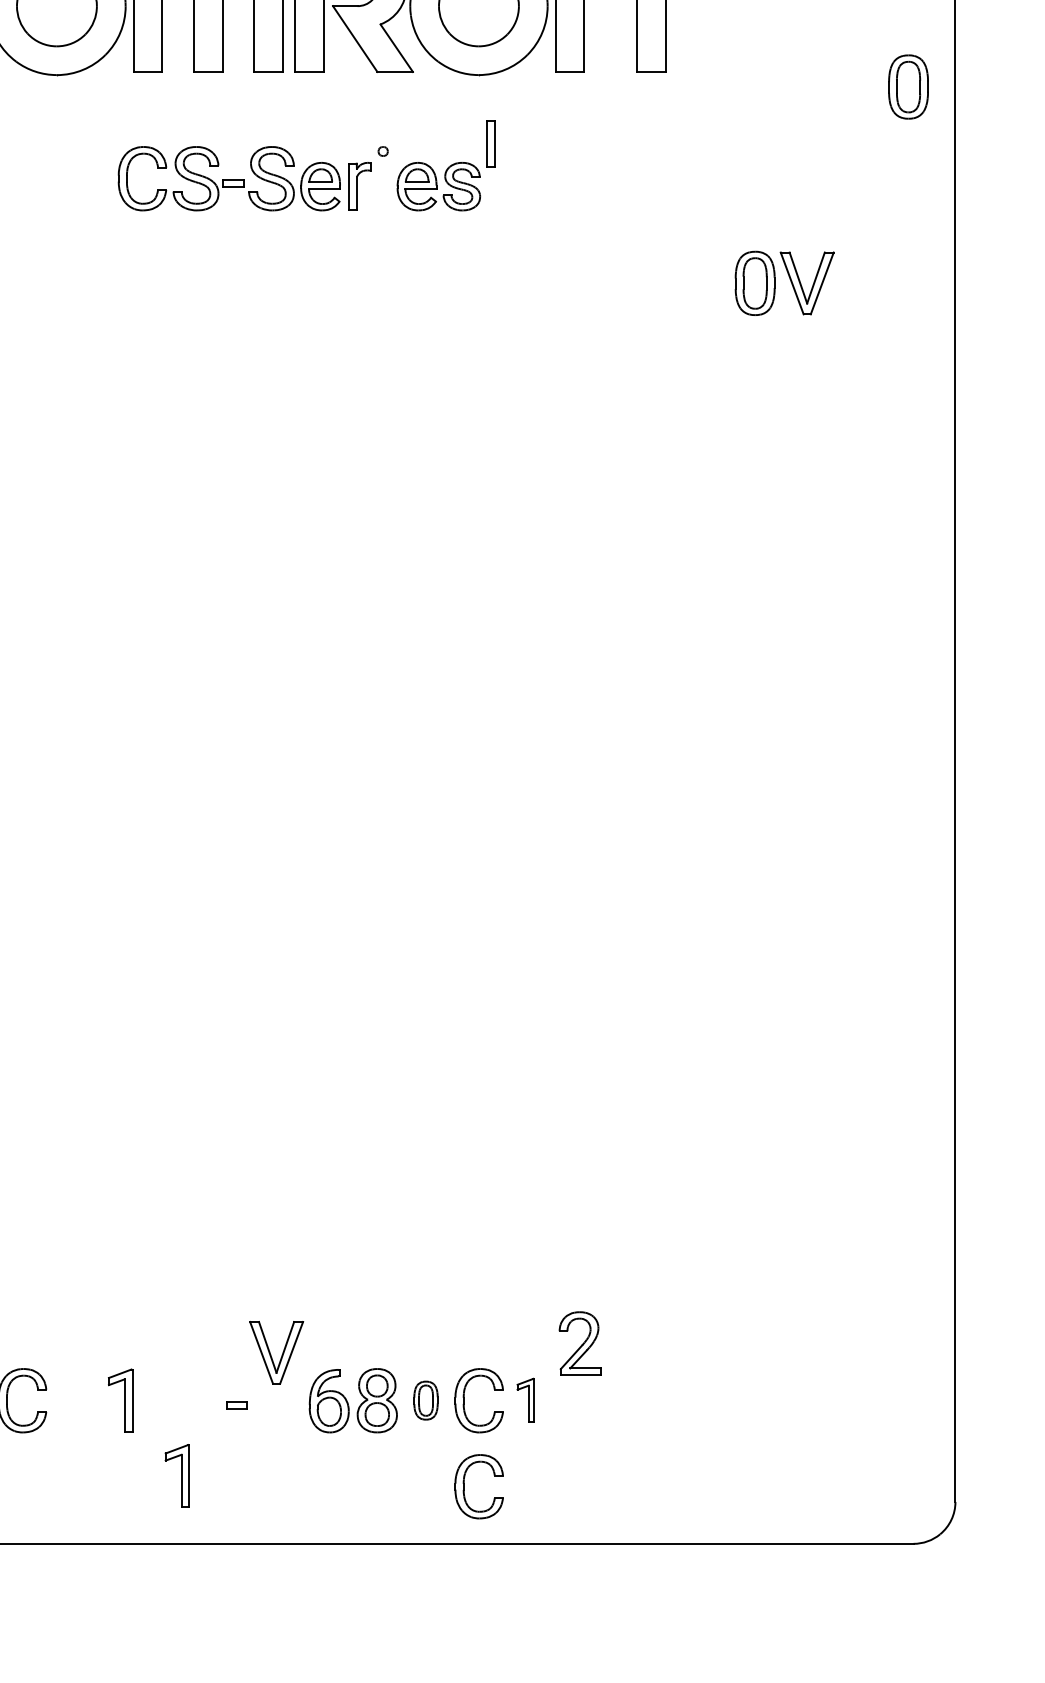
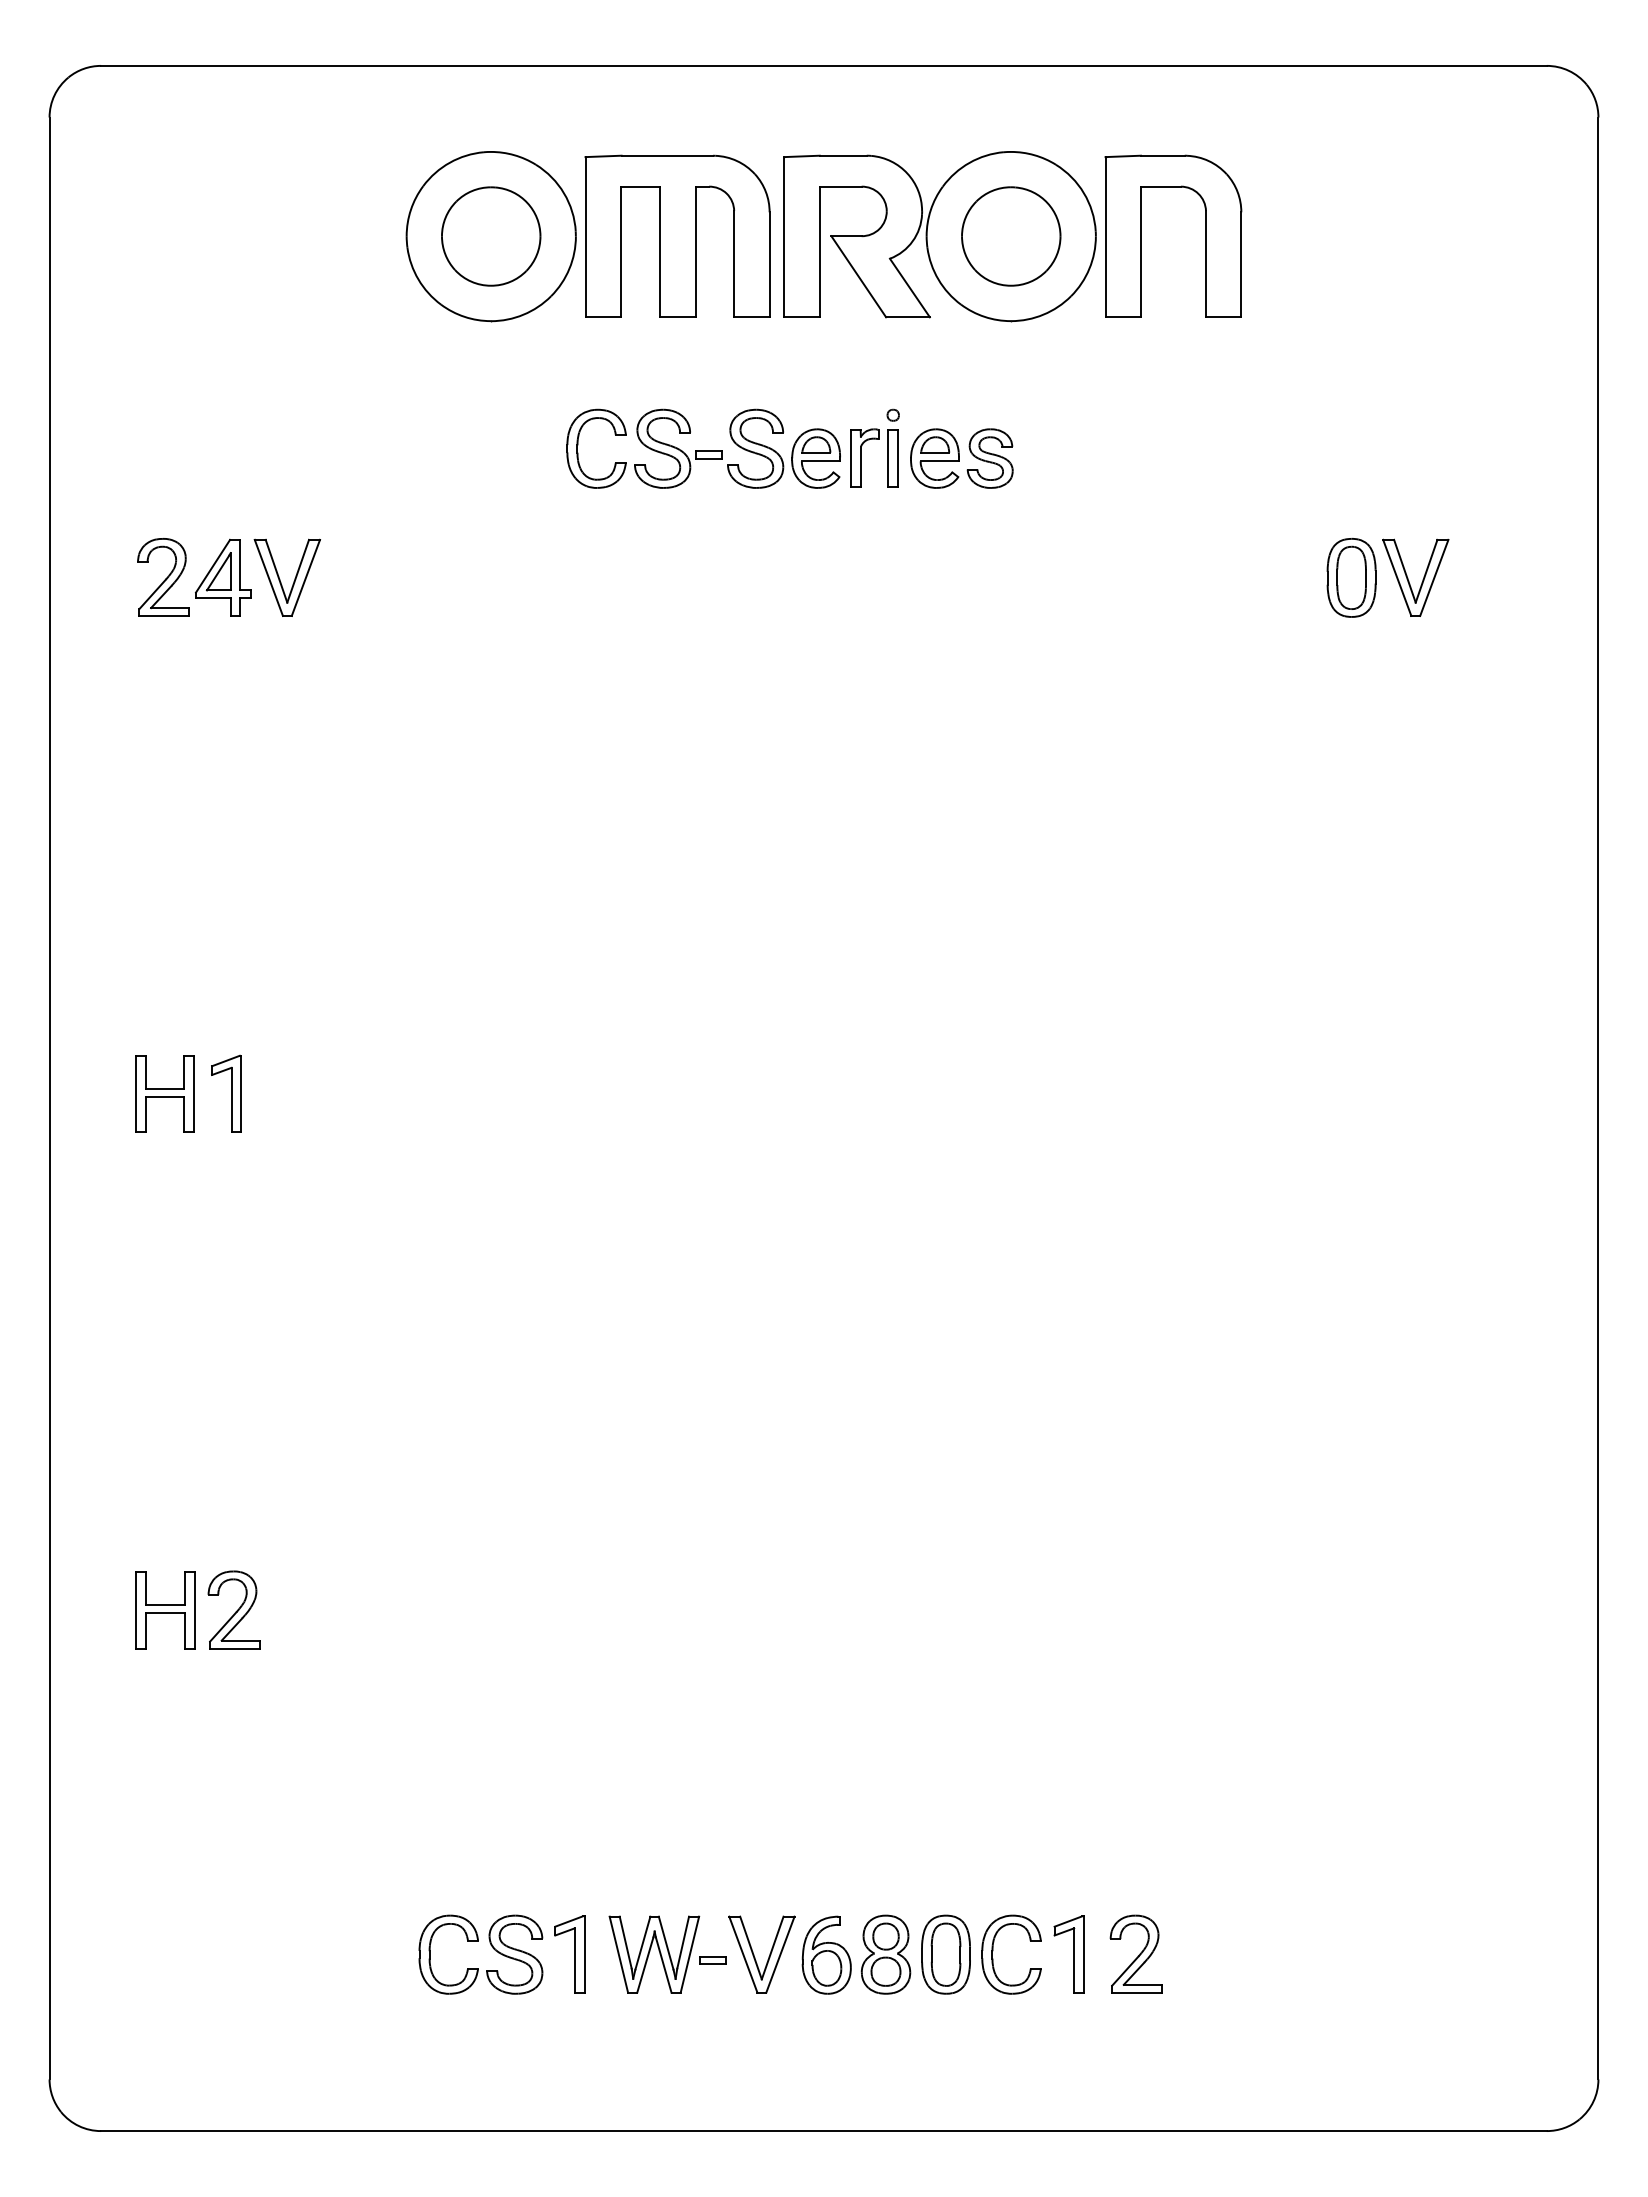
part: (908, 86) -> (1540, 335), removed
part: (490, 144) -> (892, 458), moved
part: (579, 1342) -> (1135, 1953), moved
part: (271, 1355) -> (755, 1957), moved
part: (75, 1400) -> (514, 1954), added
part: (189, 1400) -> (654, 1954), added
part: (425, 1400) -> (945, 1954), size x1.67
part: (525, 1400) -> (1068, 1954), size x1.43
part: (177, 1476) -> (639, 2047), removed
part: (464, 1483) -> (993, 2056), removed

